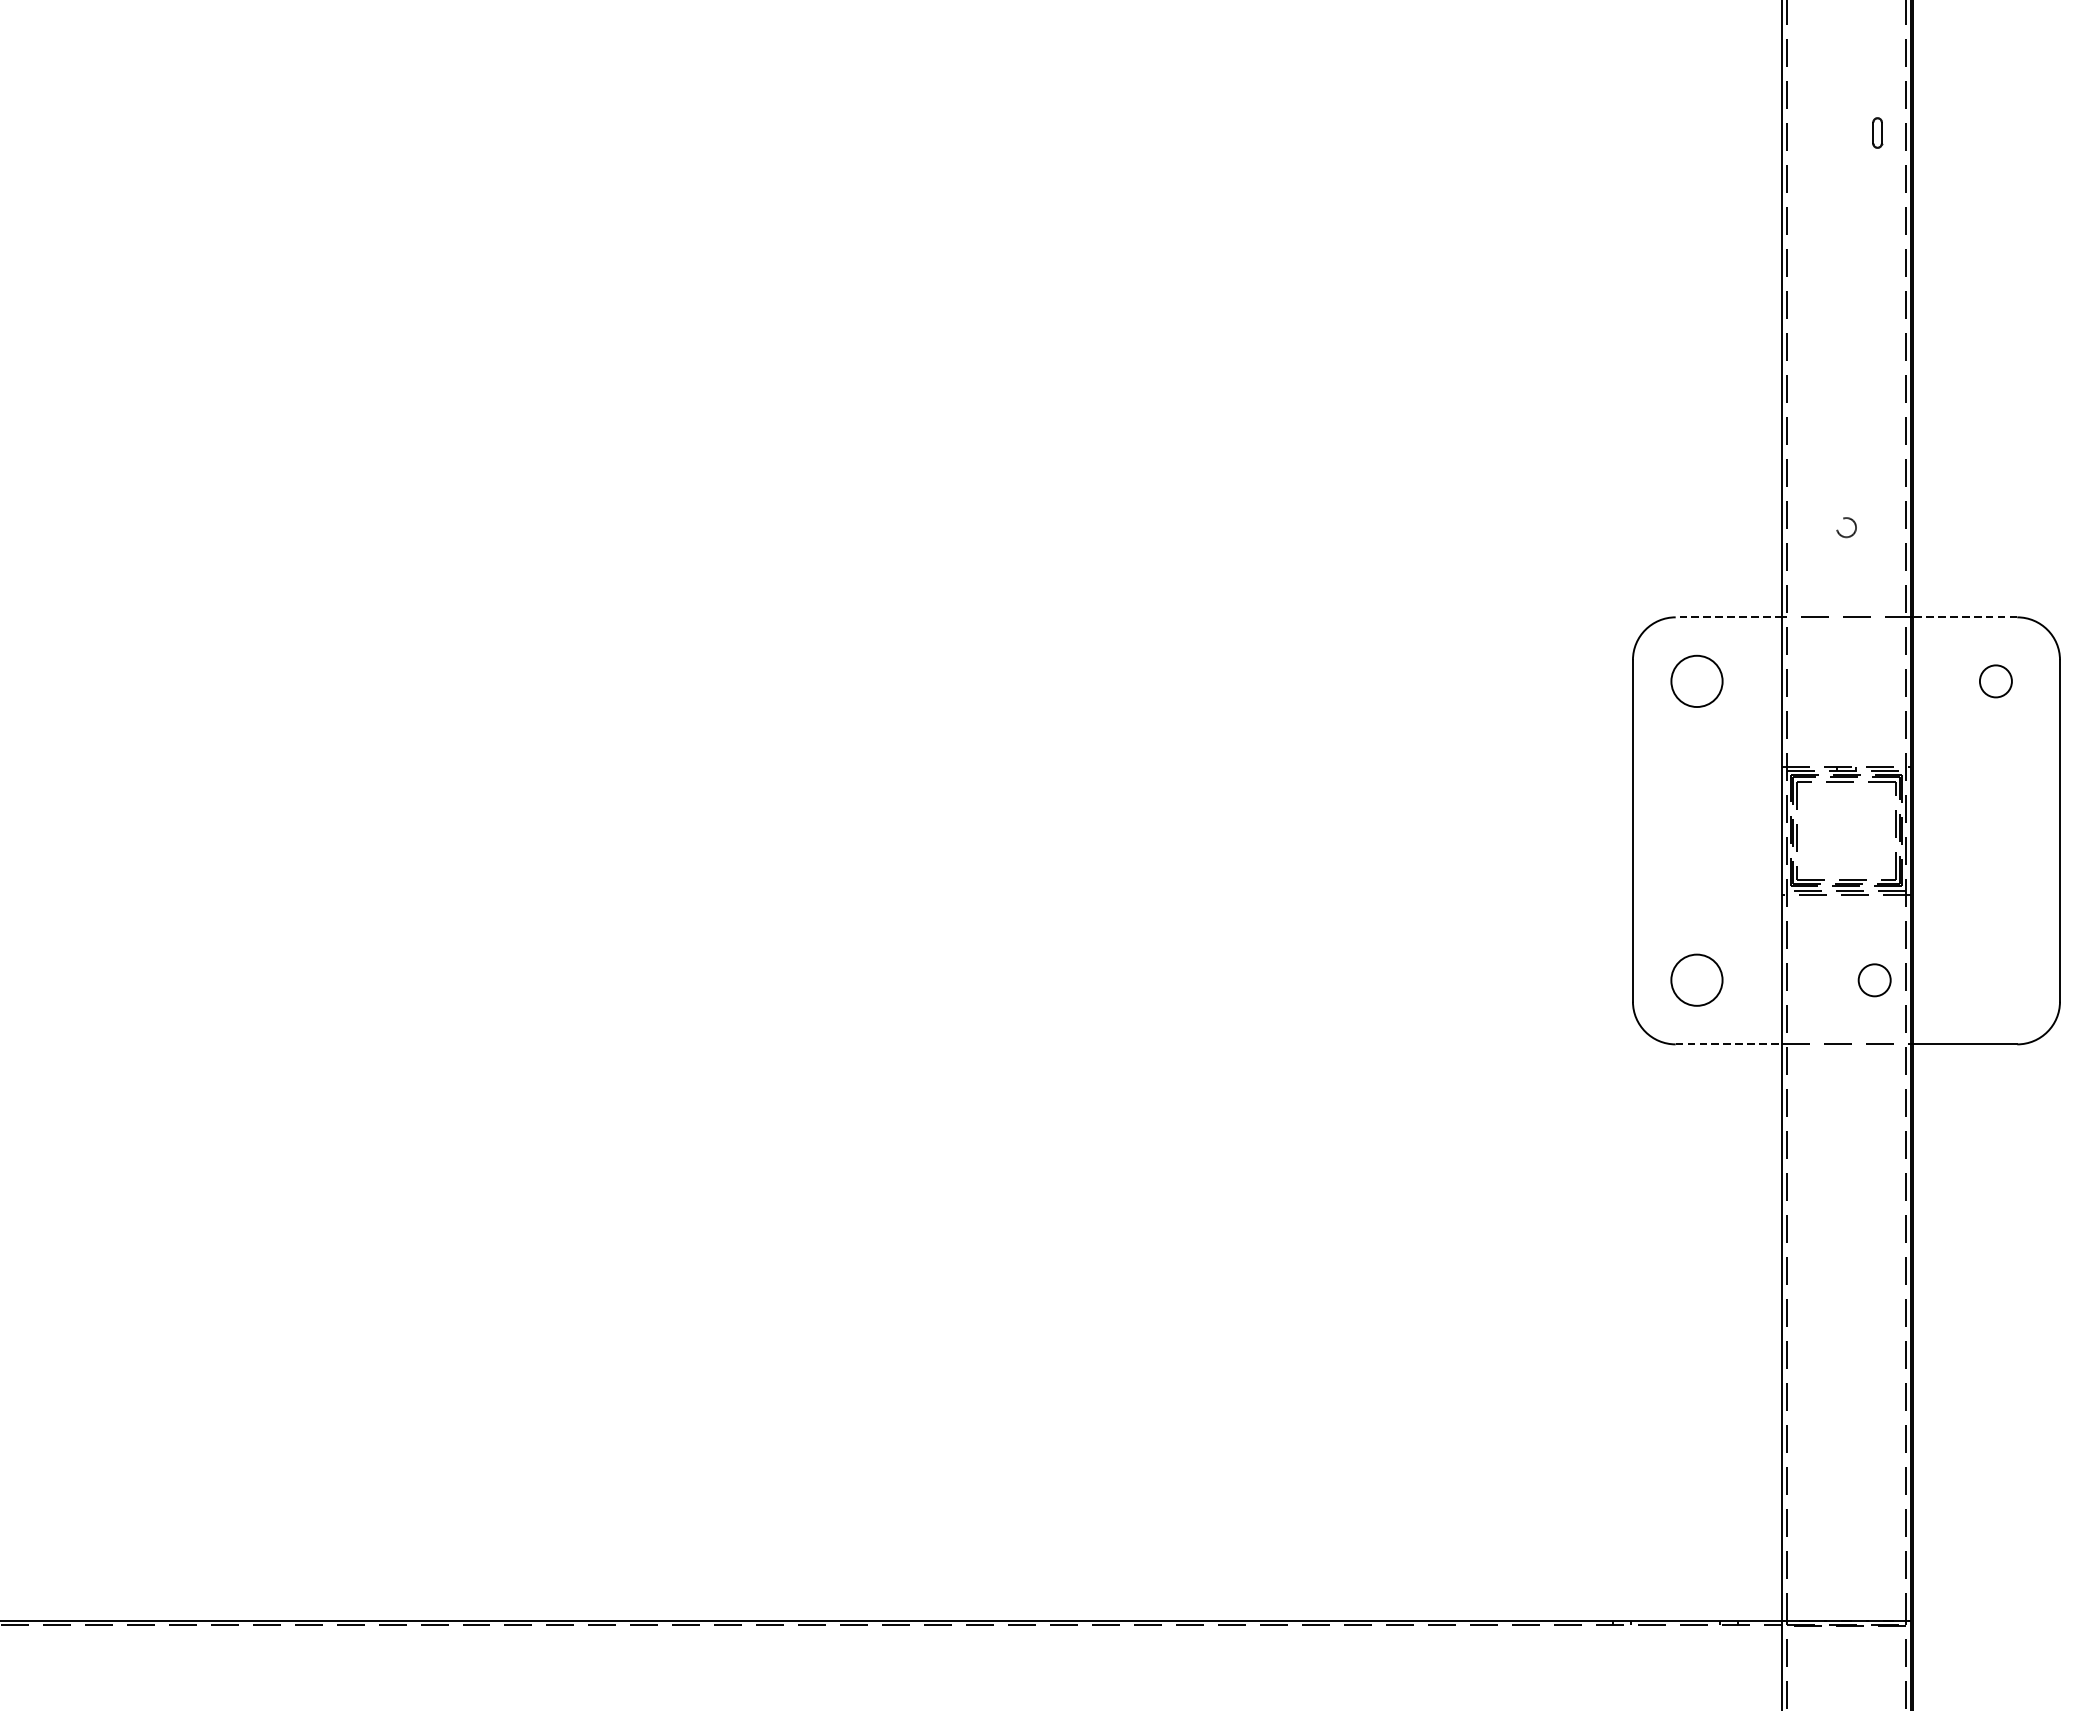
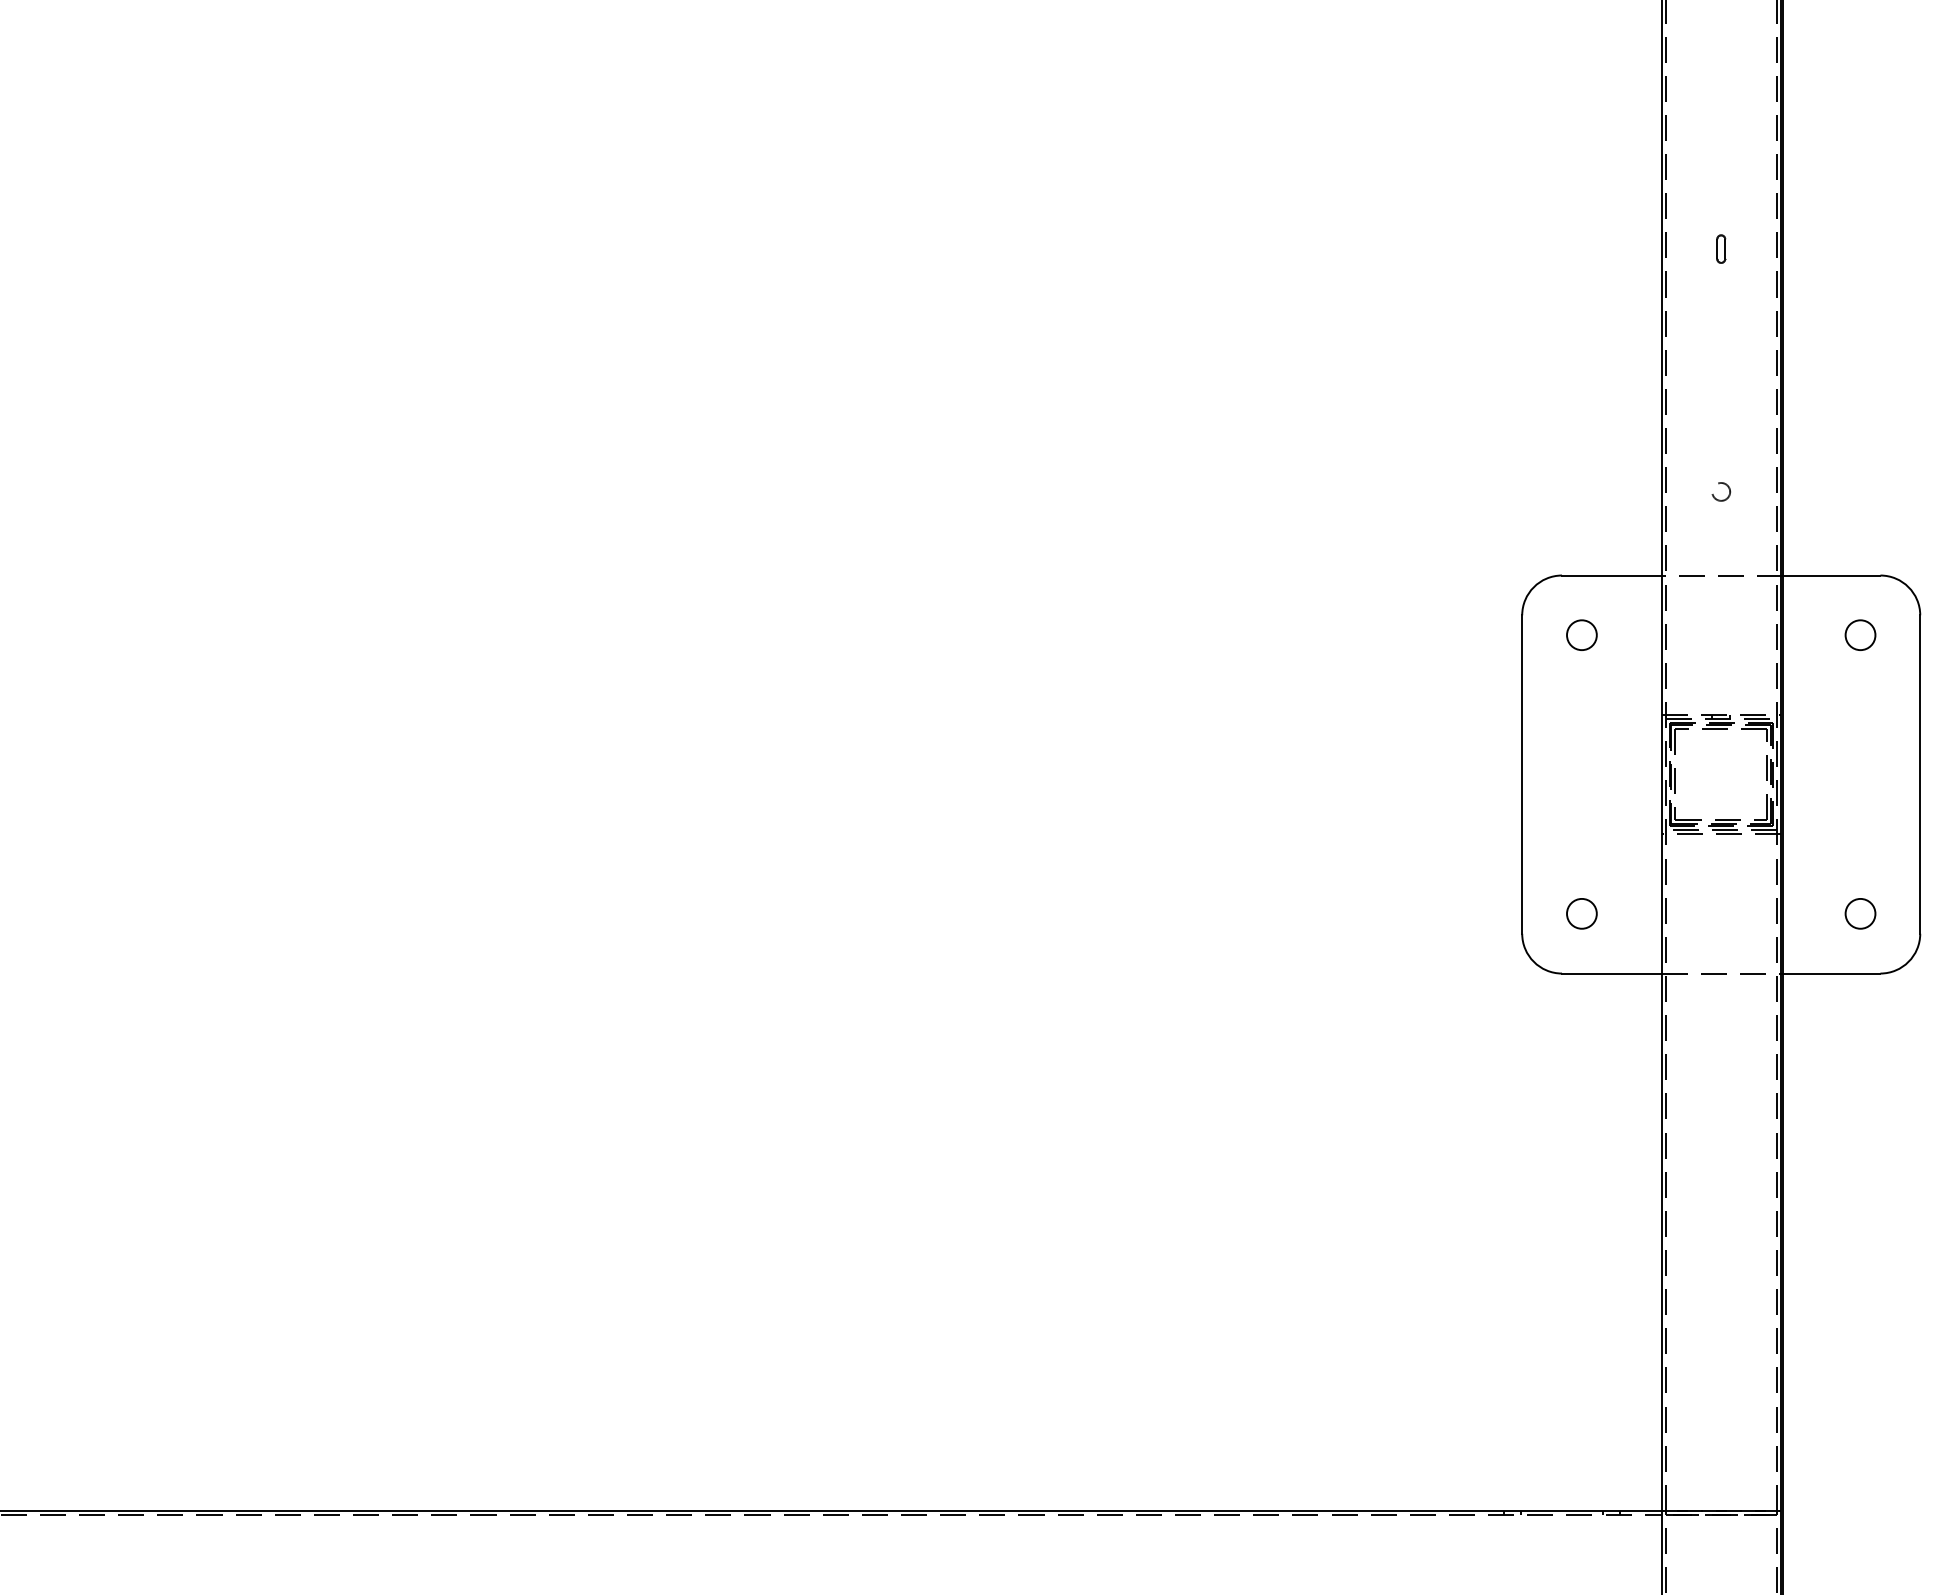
part: (1877, 132) -> (1721, 248), moved
line: (1728, 617) -> (1611, 575), dashed -> solid
line: (1964, 617) -> (1831, 575), dashed -> solid
circle: (1696, 681) -> (1581, 635), size x0.62
circle: (1696, 979) -> (1581, 913), size x0.62
circle: (1874, 979) -> (1860, 913), moved
line: (1728, 1044) -> (1611, 973), dashed -> solid

